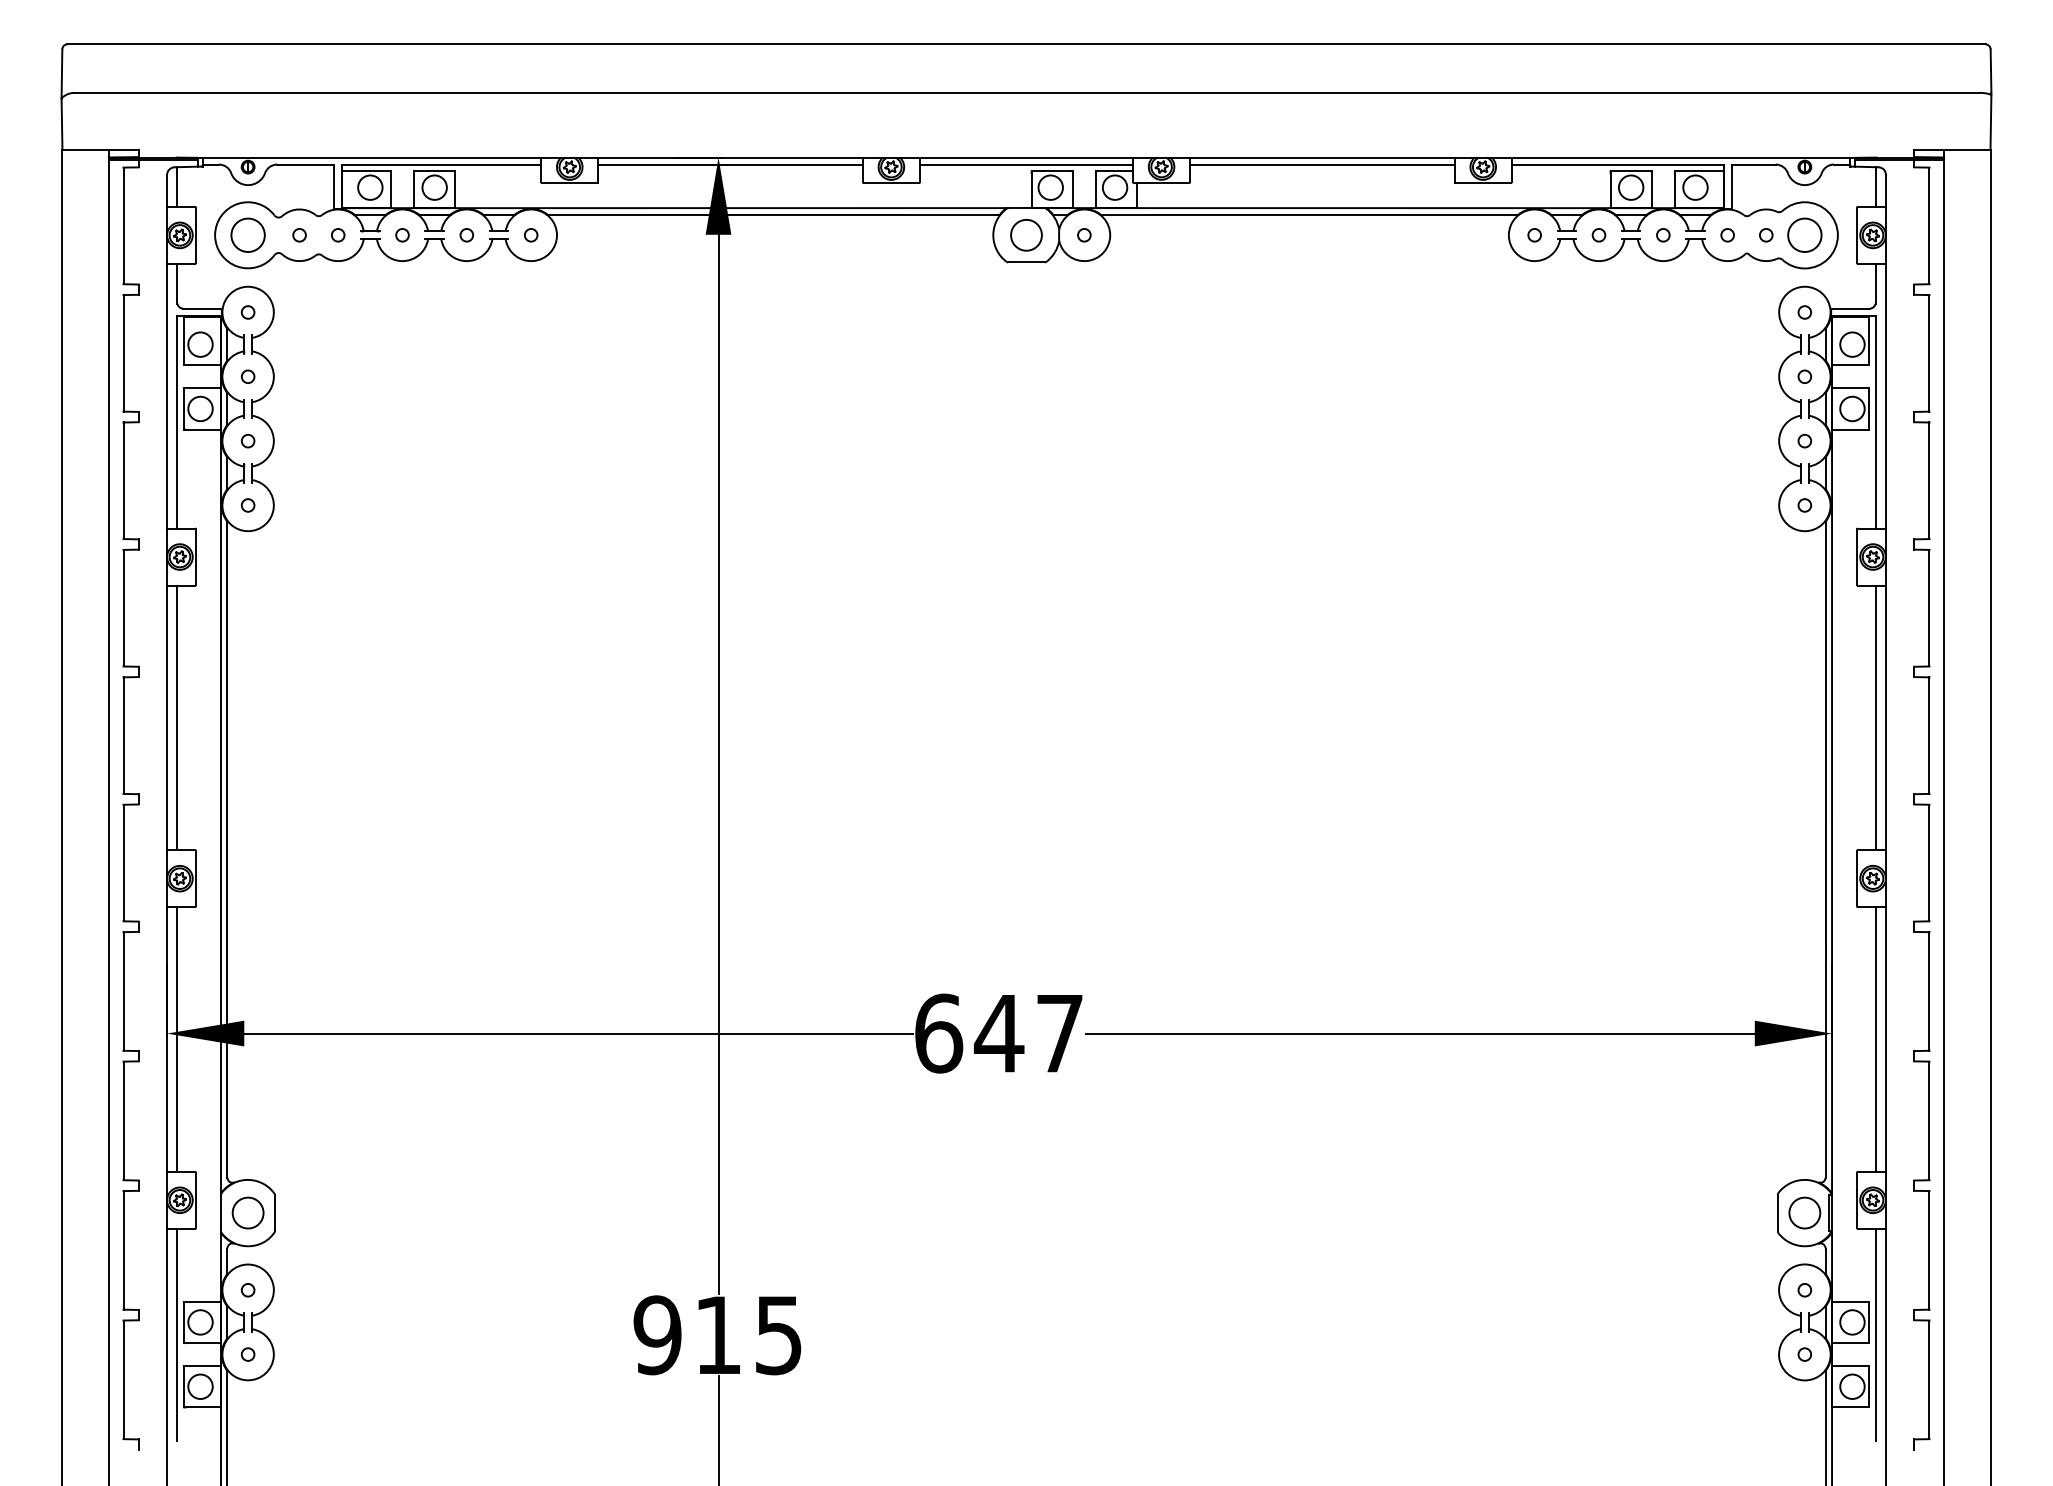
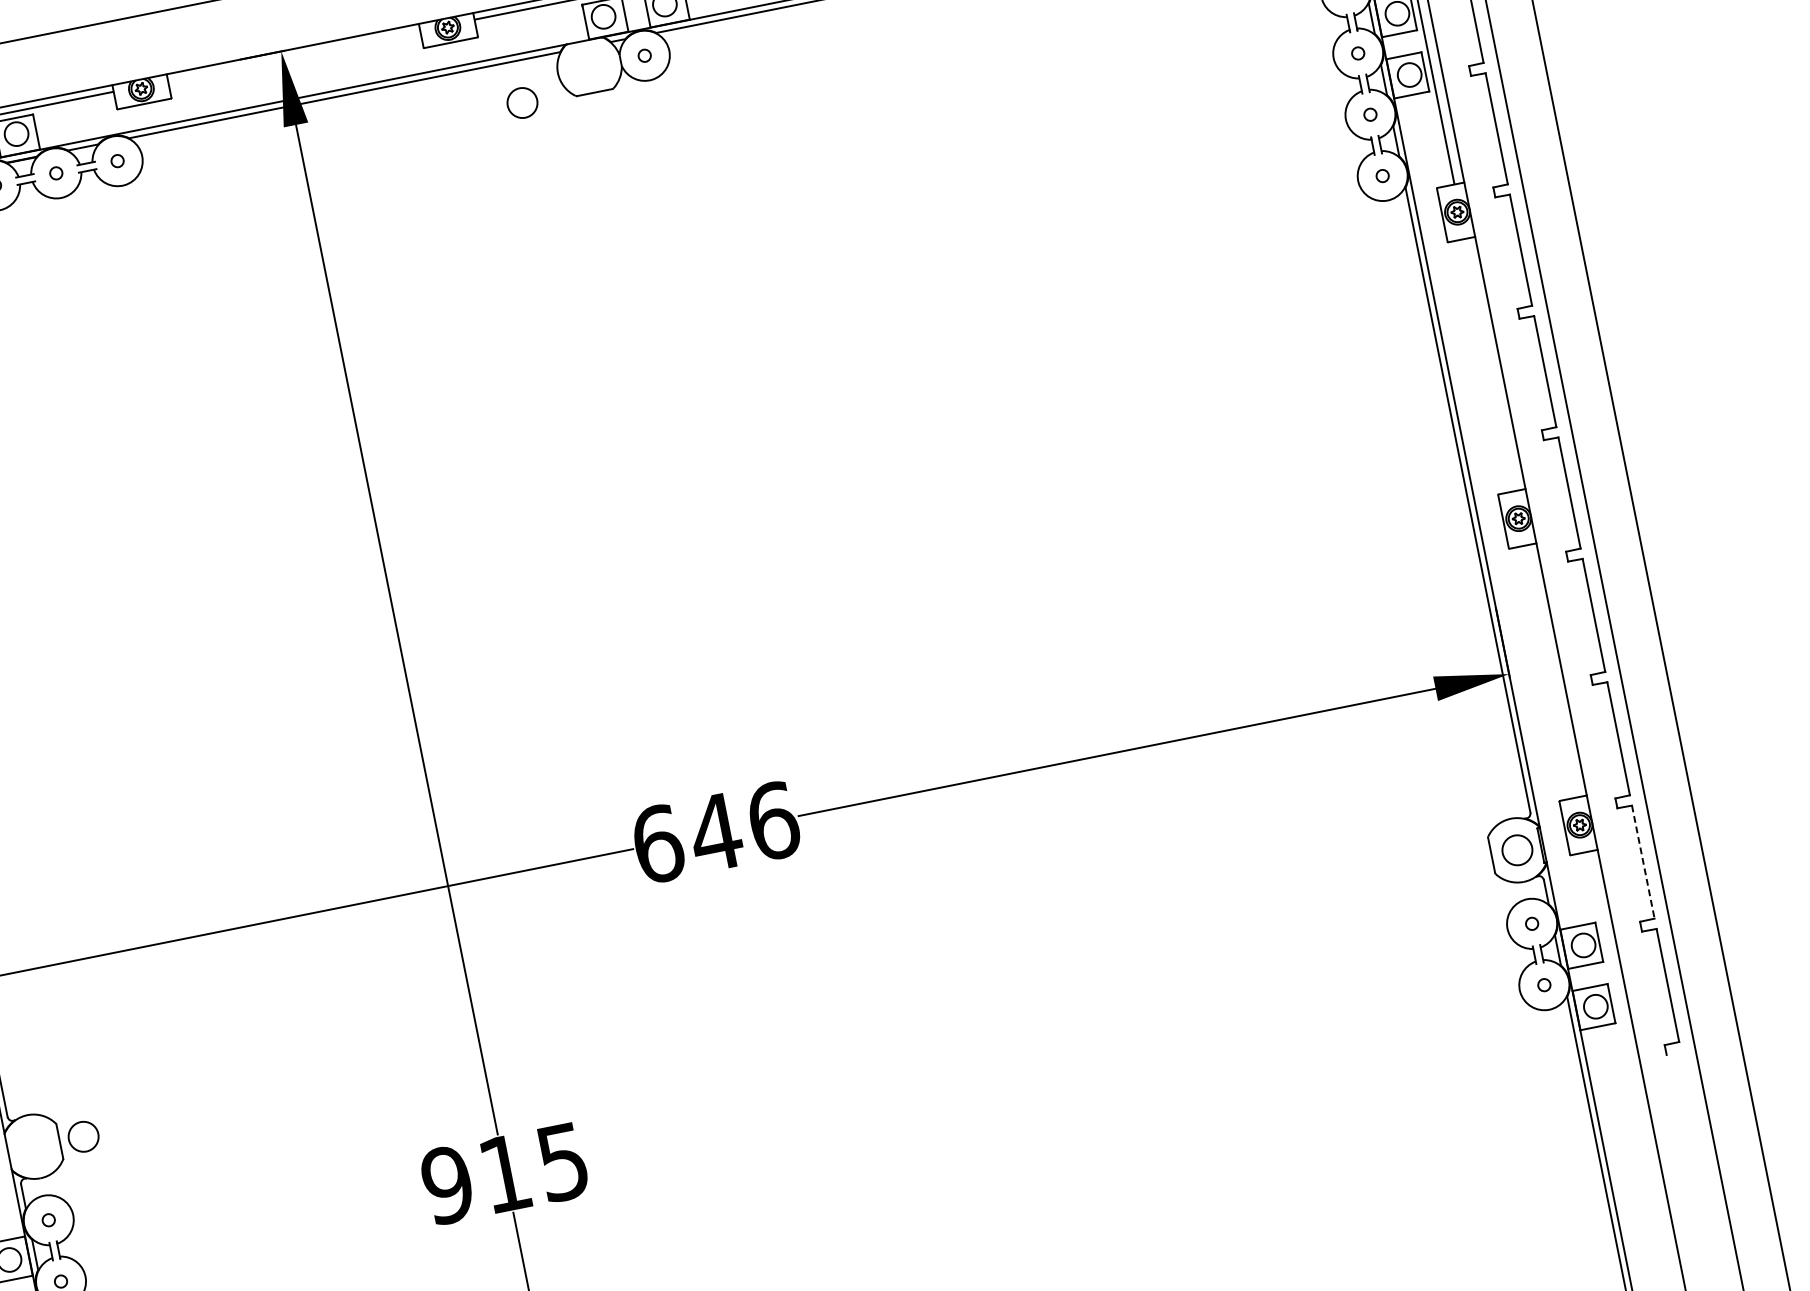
line: (730, 164) -> (294, 55), removed
circle: (1026, 235) -> (522, 103), moved
line: (1875, 717) -> (1490, 364), removed
text: (1060, 1033) -> (773, 820), 647 -> 646
line: (1875, 1039) -> (1551, 671), removed
circle: (247, 1212) -> (82, 1136), moved
line: (1929, 1250) -> (1643, 862), solid -> dashed
line: (1875, 1335) -> (1608, 953), removed

